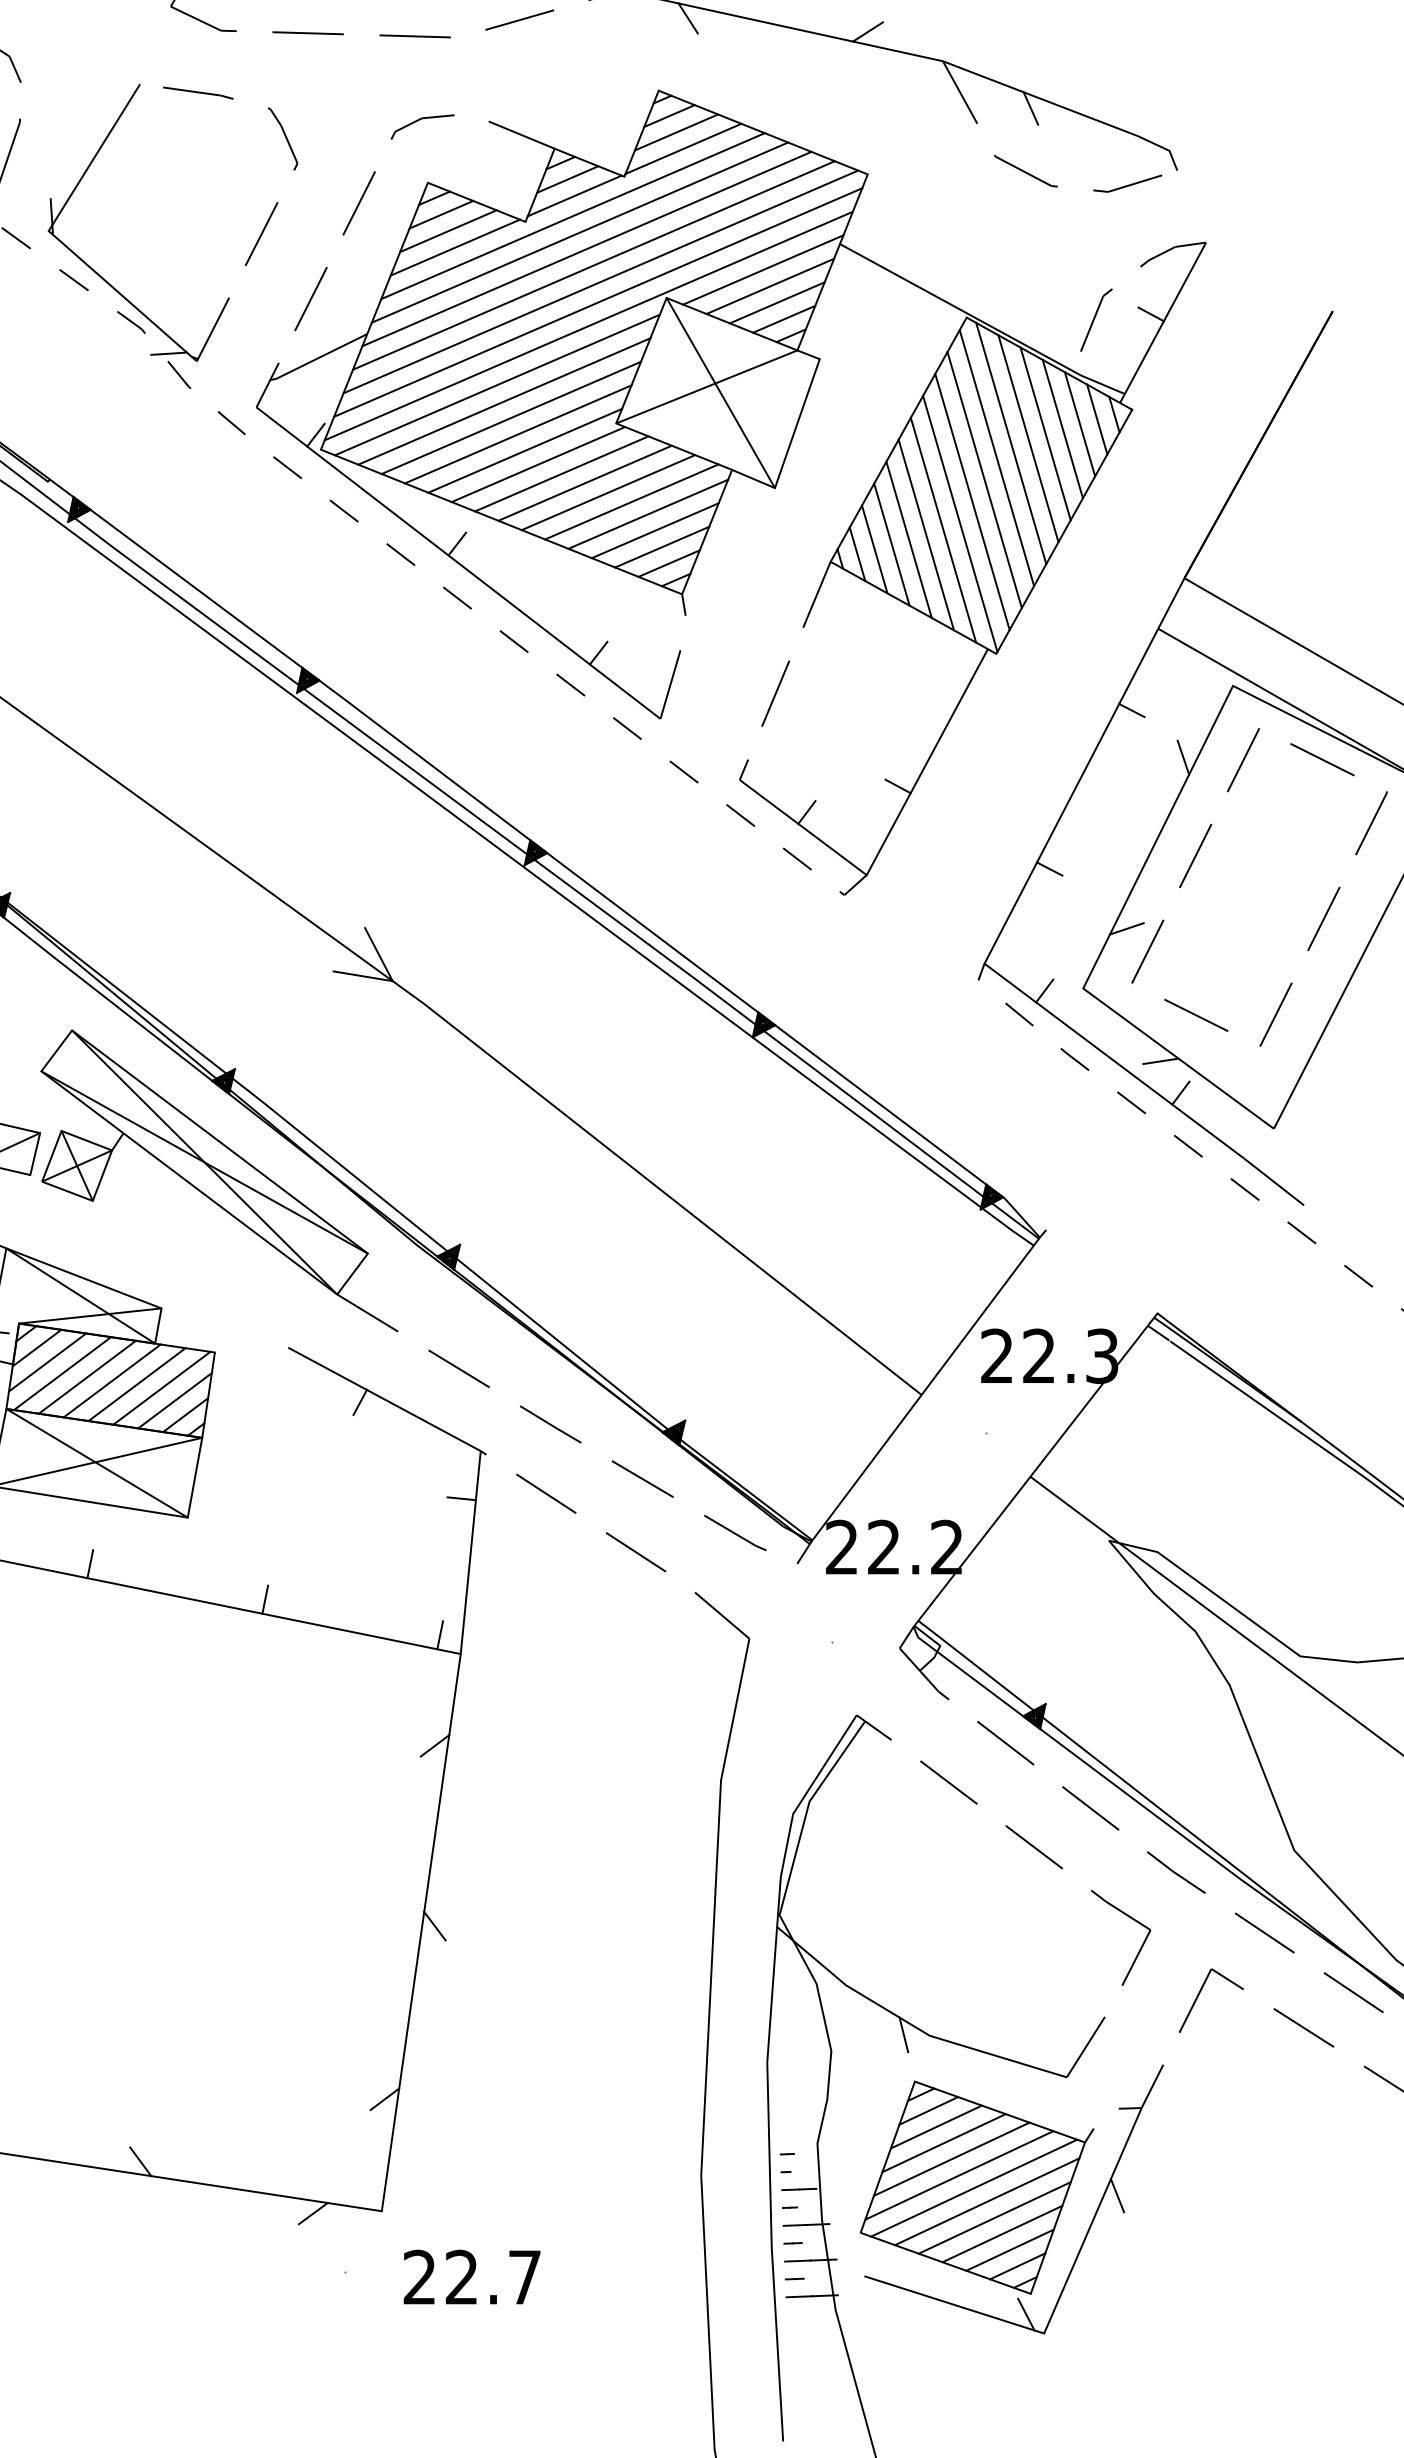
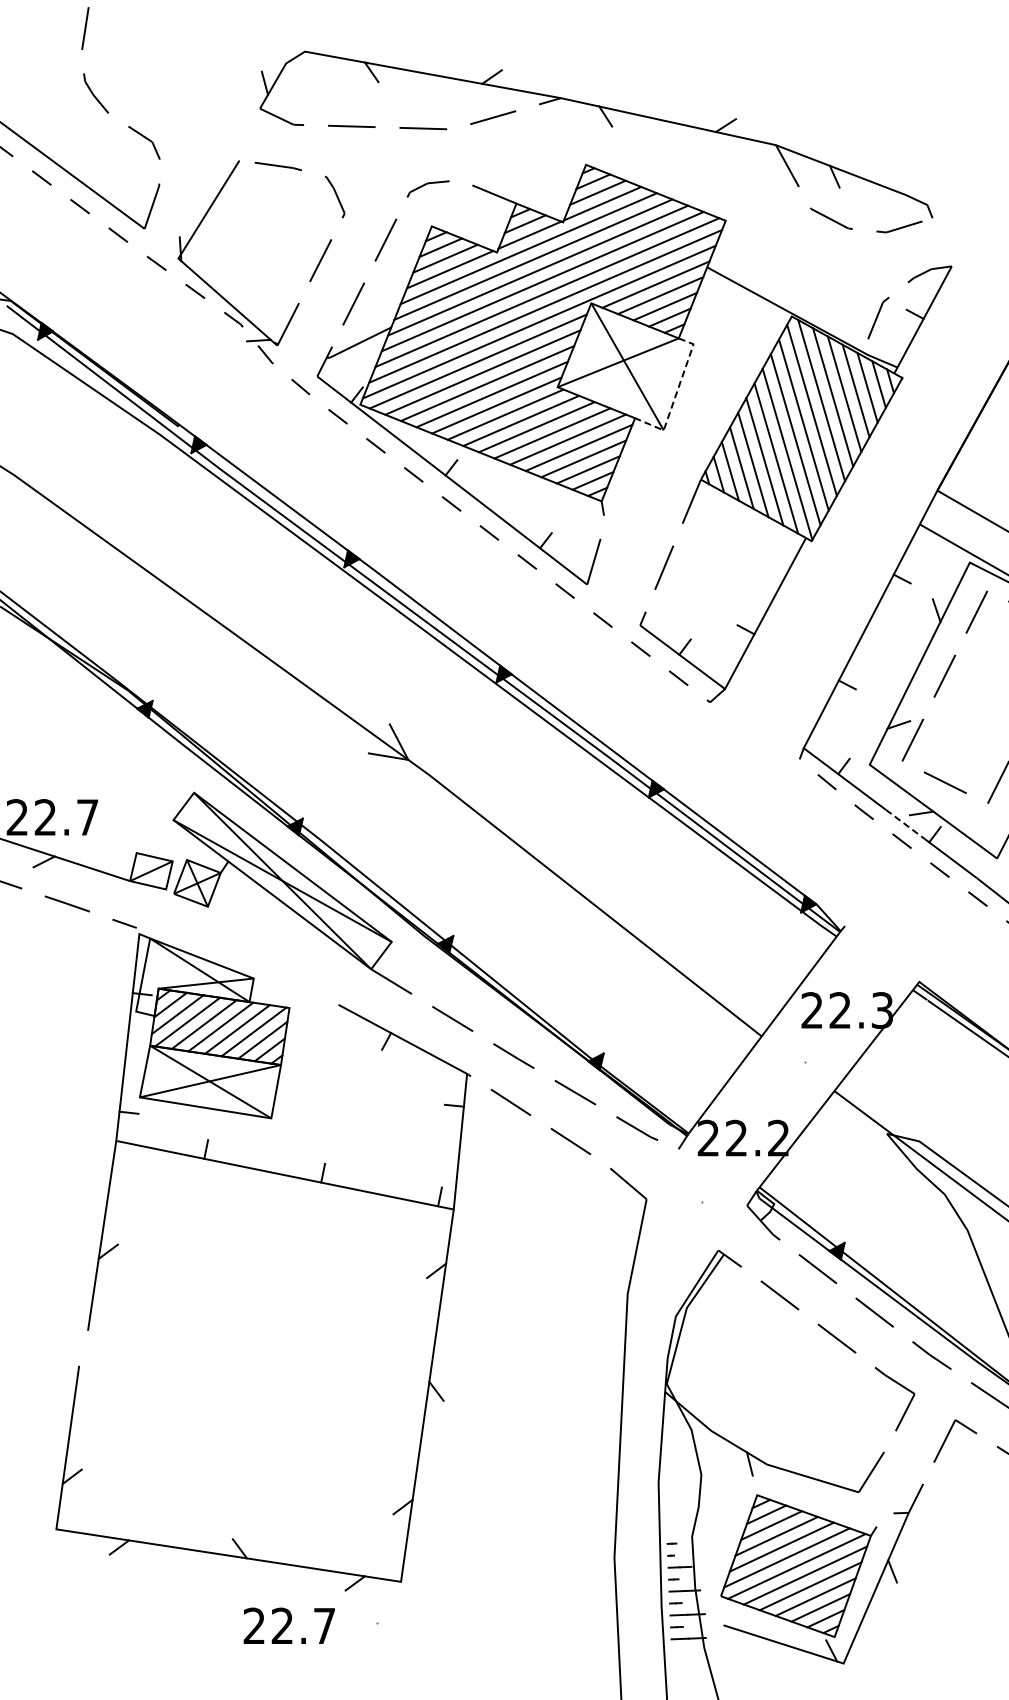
line: (794, 434) -> (676, 394), solid -> dashed
line: (1136, 1077) -> (905, 824), solid -> dashed
text: (470, 2276) -> (288, 1625), moved

